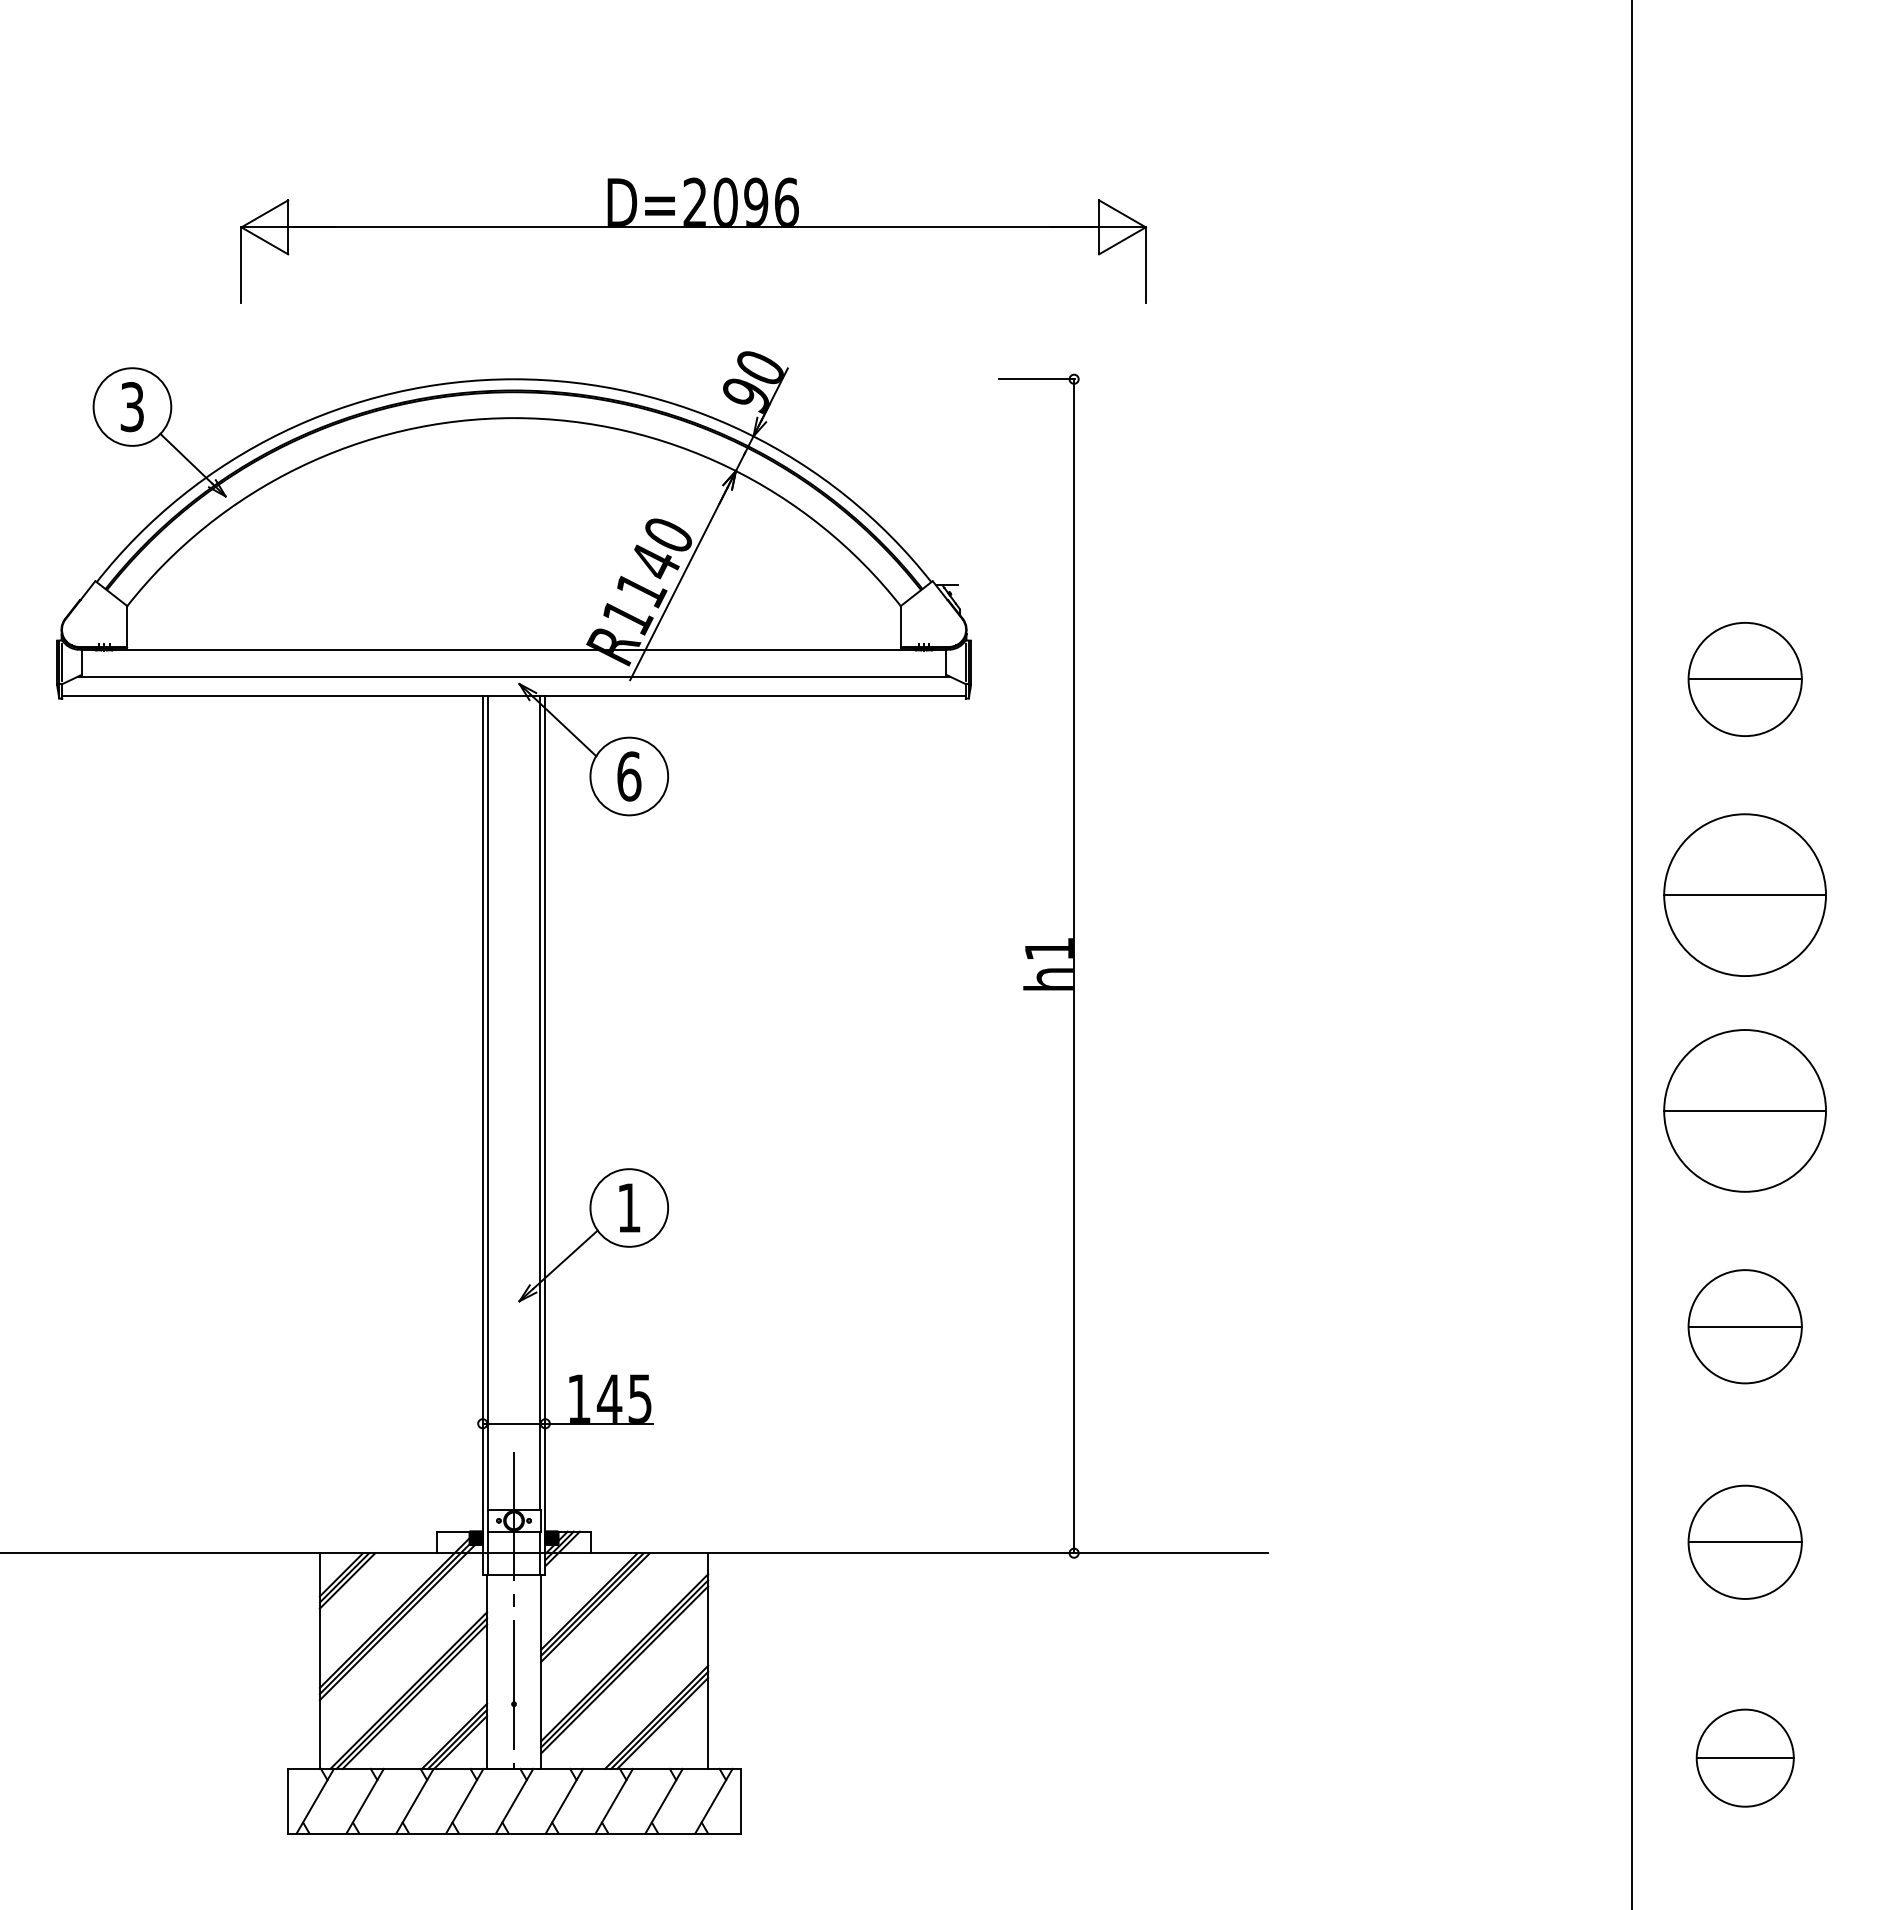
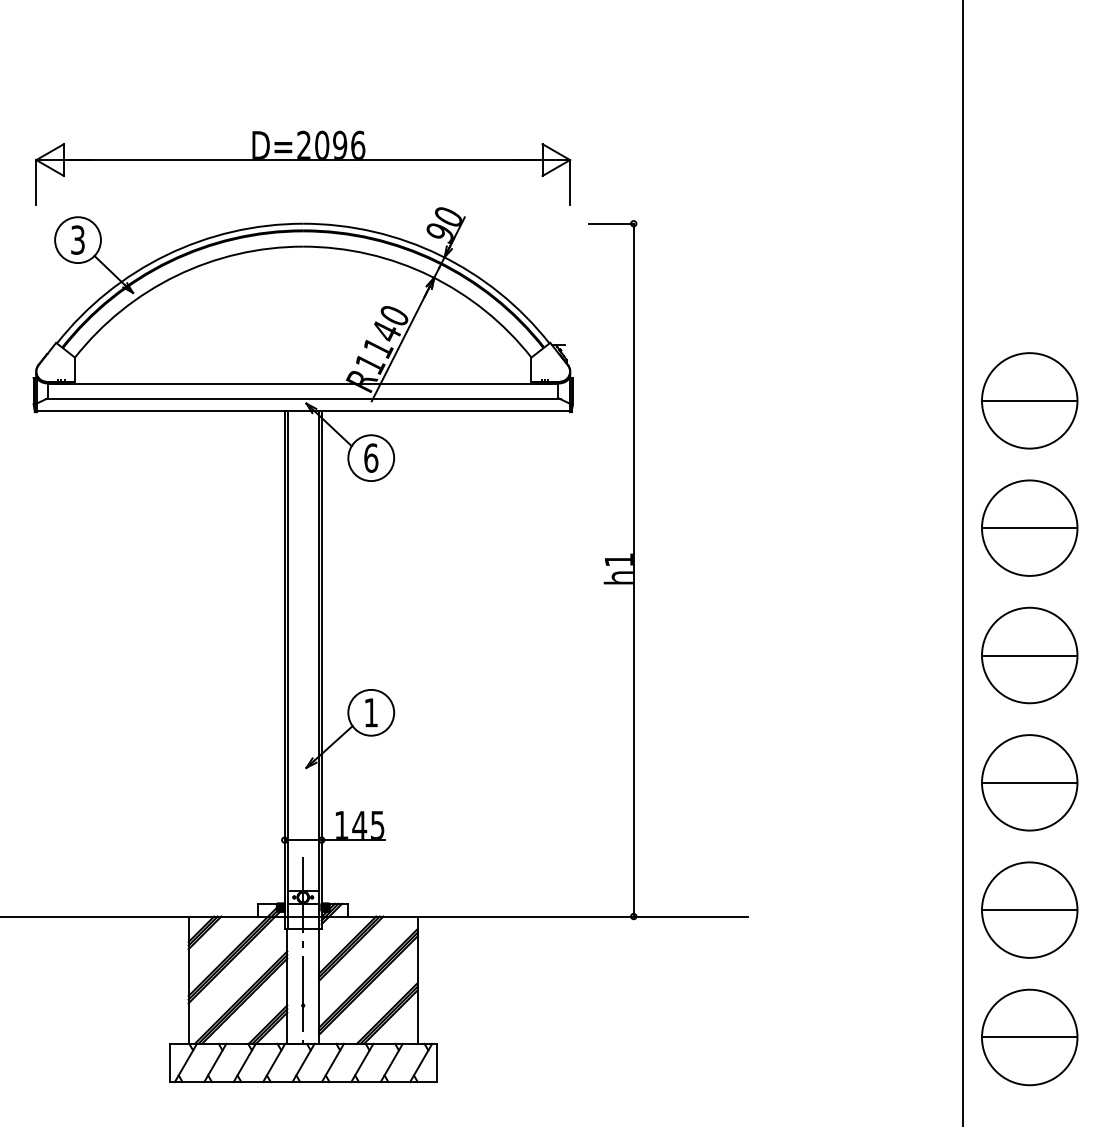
part: (694, 228) -> (303, 160), moved
part: (1744, 678) -> (1029, 400), size x1.43
part: (1744, 1326) -> (1029, 782), size x1.43
part: (1744, 1541) -> (1029, 909), size x1.43
part: (1744, 1758) -> (1029, 1037), size x1.67

